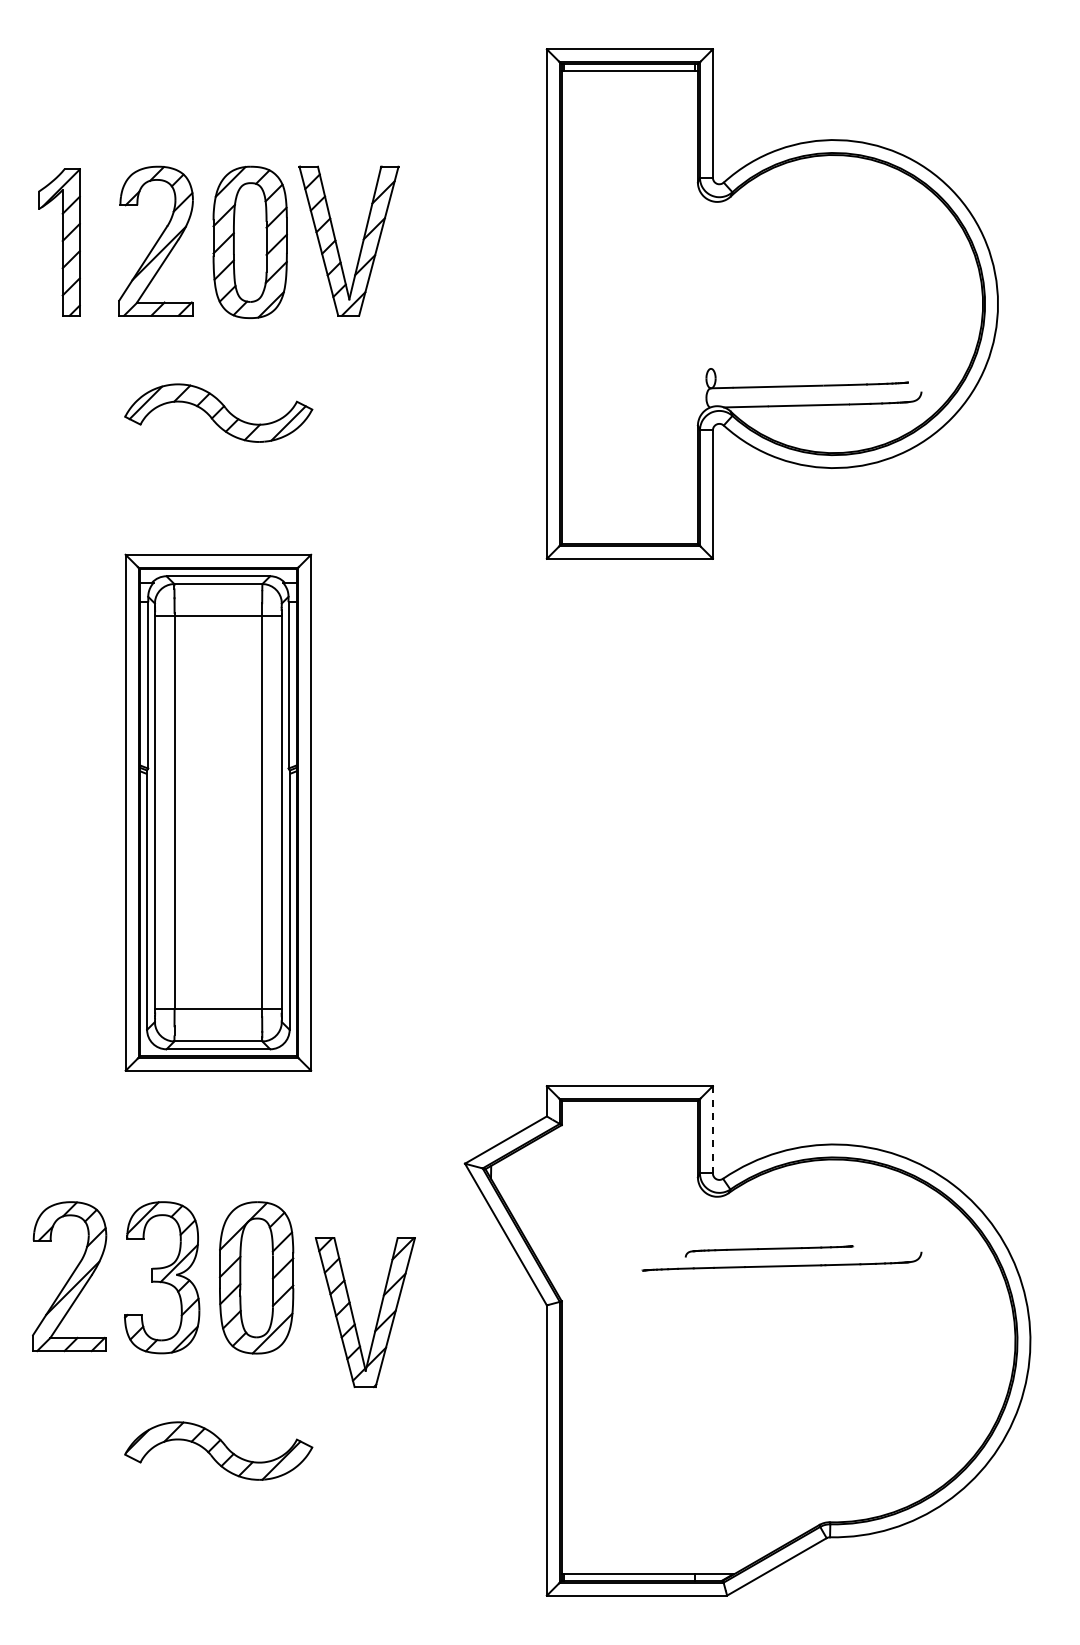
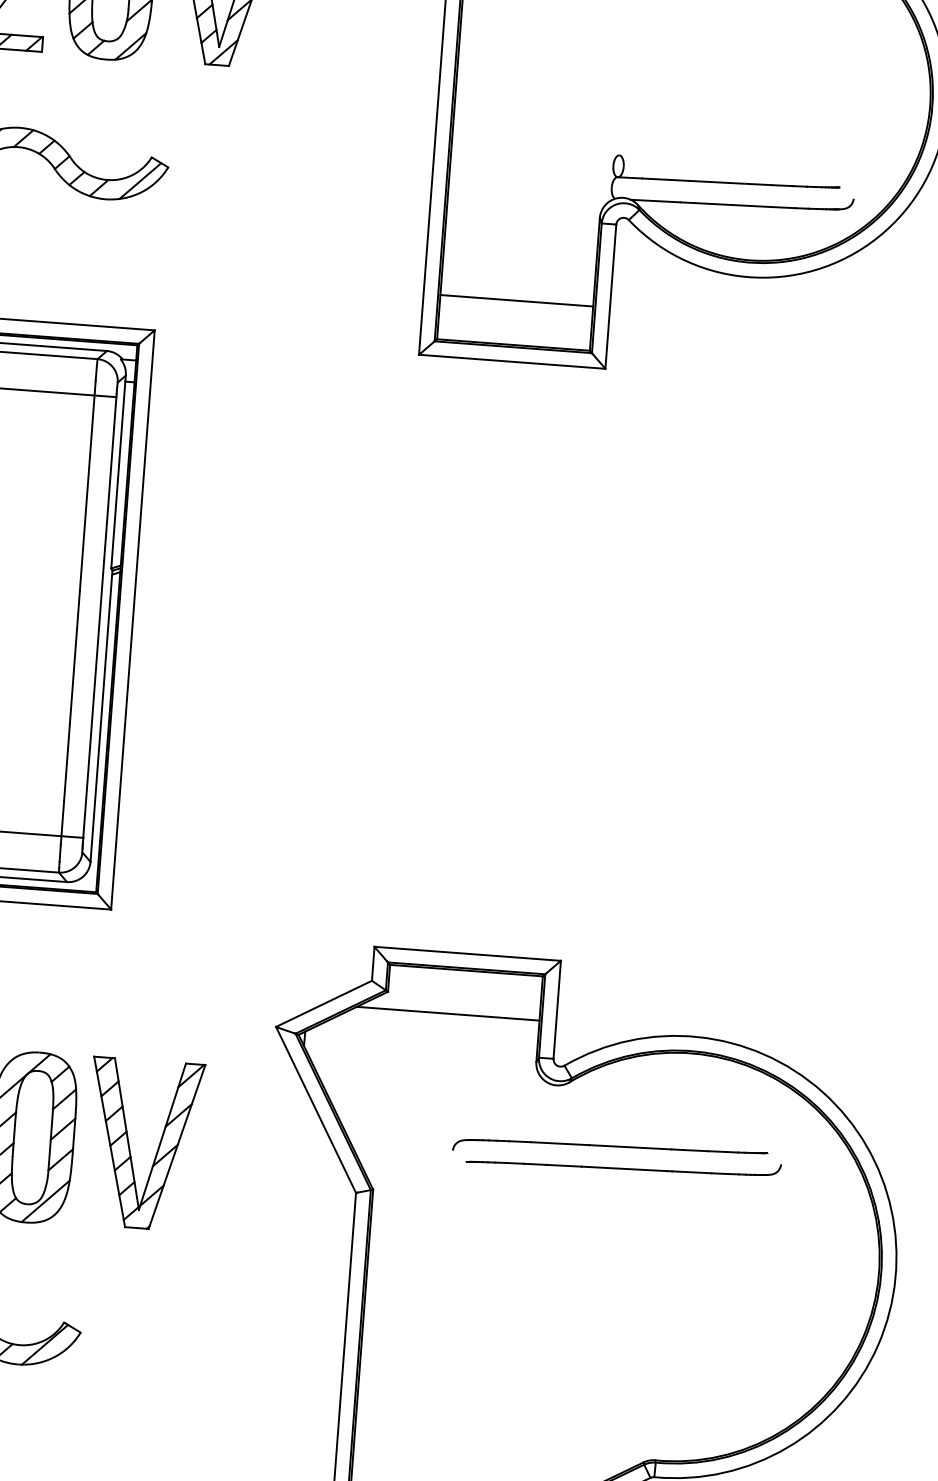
line: (629, 504) -> (516, 300), added
line: (712, 1129) -> (556, 1009), dashed -> solid
line: (616, 1140) -> (448, 1013), added
part: (769, 1251) -> (610, 1151), size x1.67
part: (353, 1313) -> (130, 1144), moved

